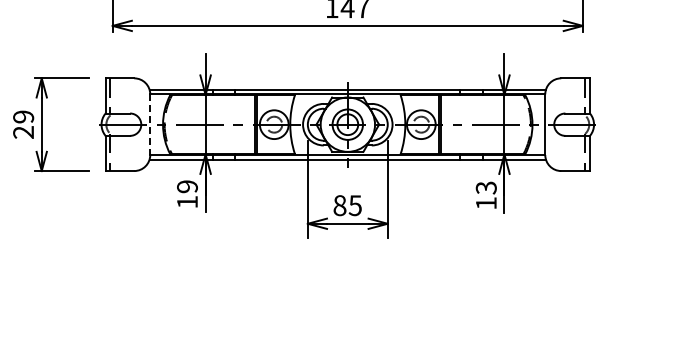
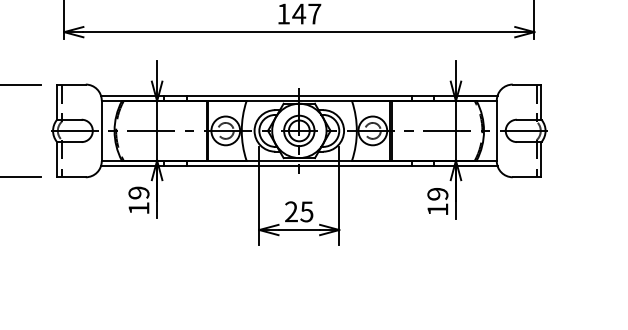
line: (150, 125) -> (102, 131), dashed -> solid
text: (486, 187) -> (438, 193), 13 -> 19
text: (339, 205) -> (291, 211), 85 -> 25

